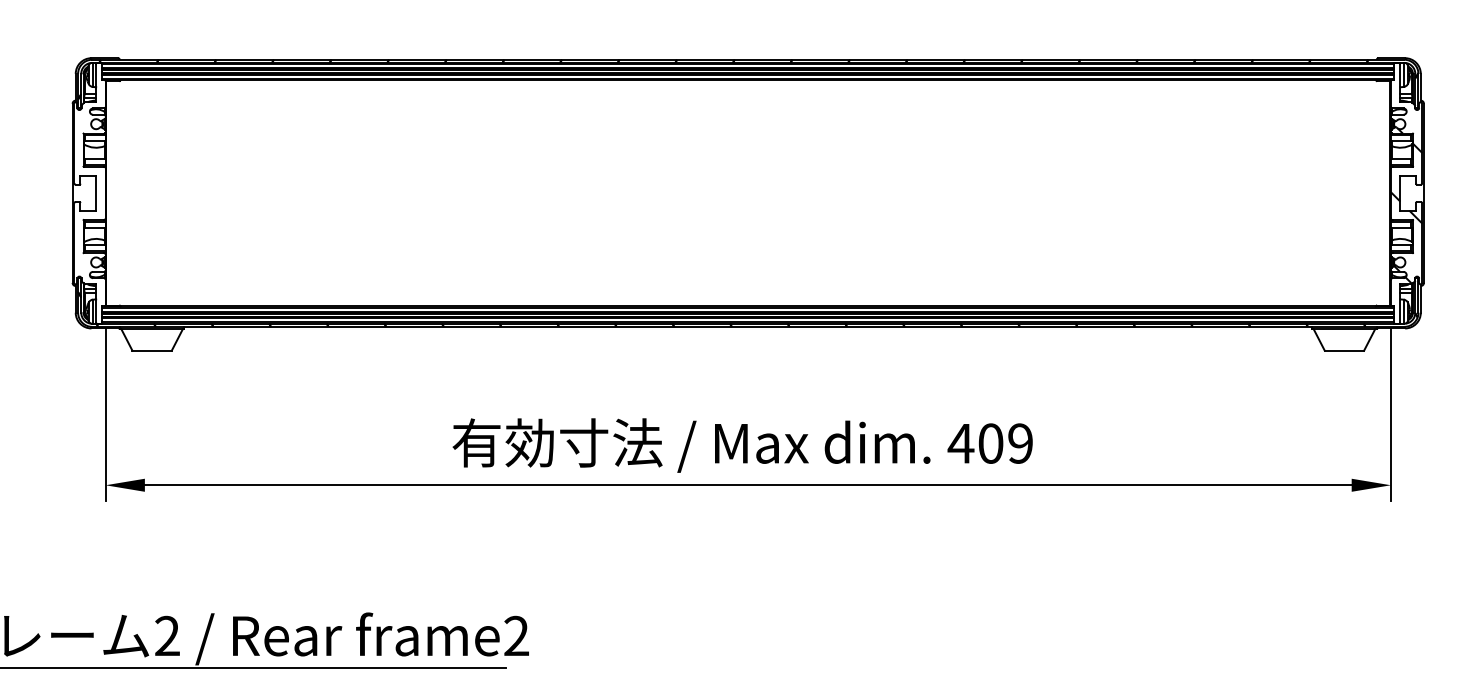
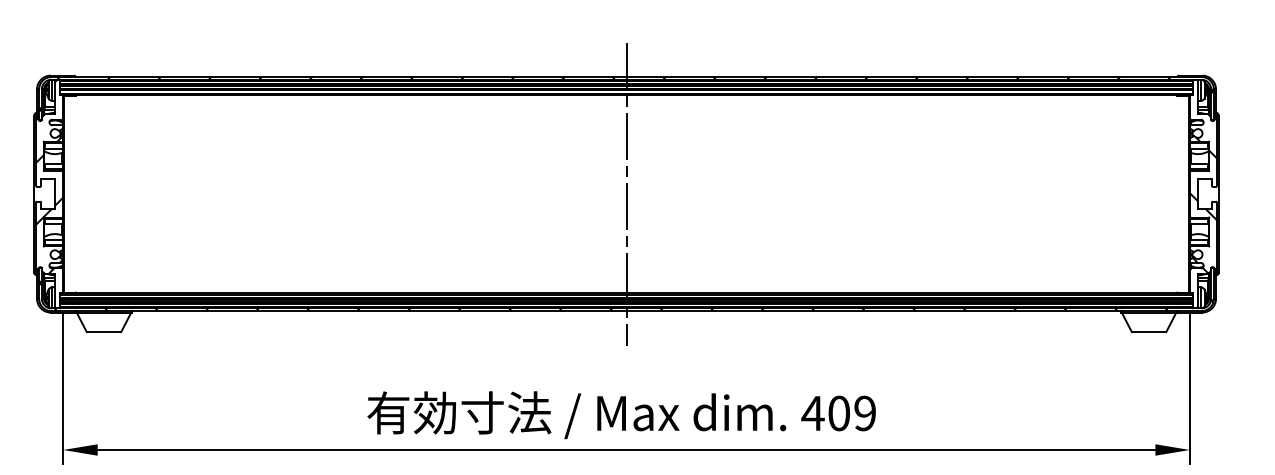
hatch: (89, 173) -> (49, 176), added
line: (748, 193) -> (626, 194), added

